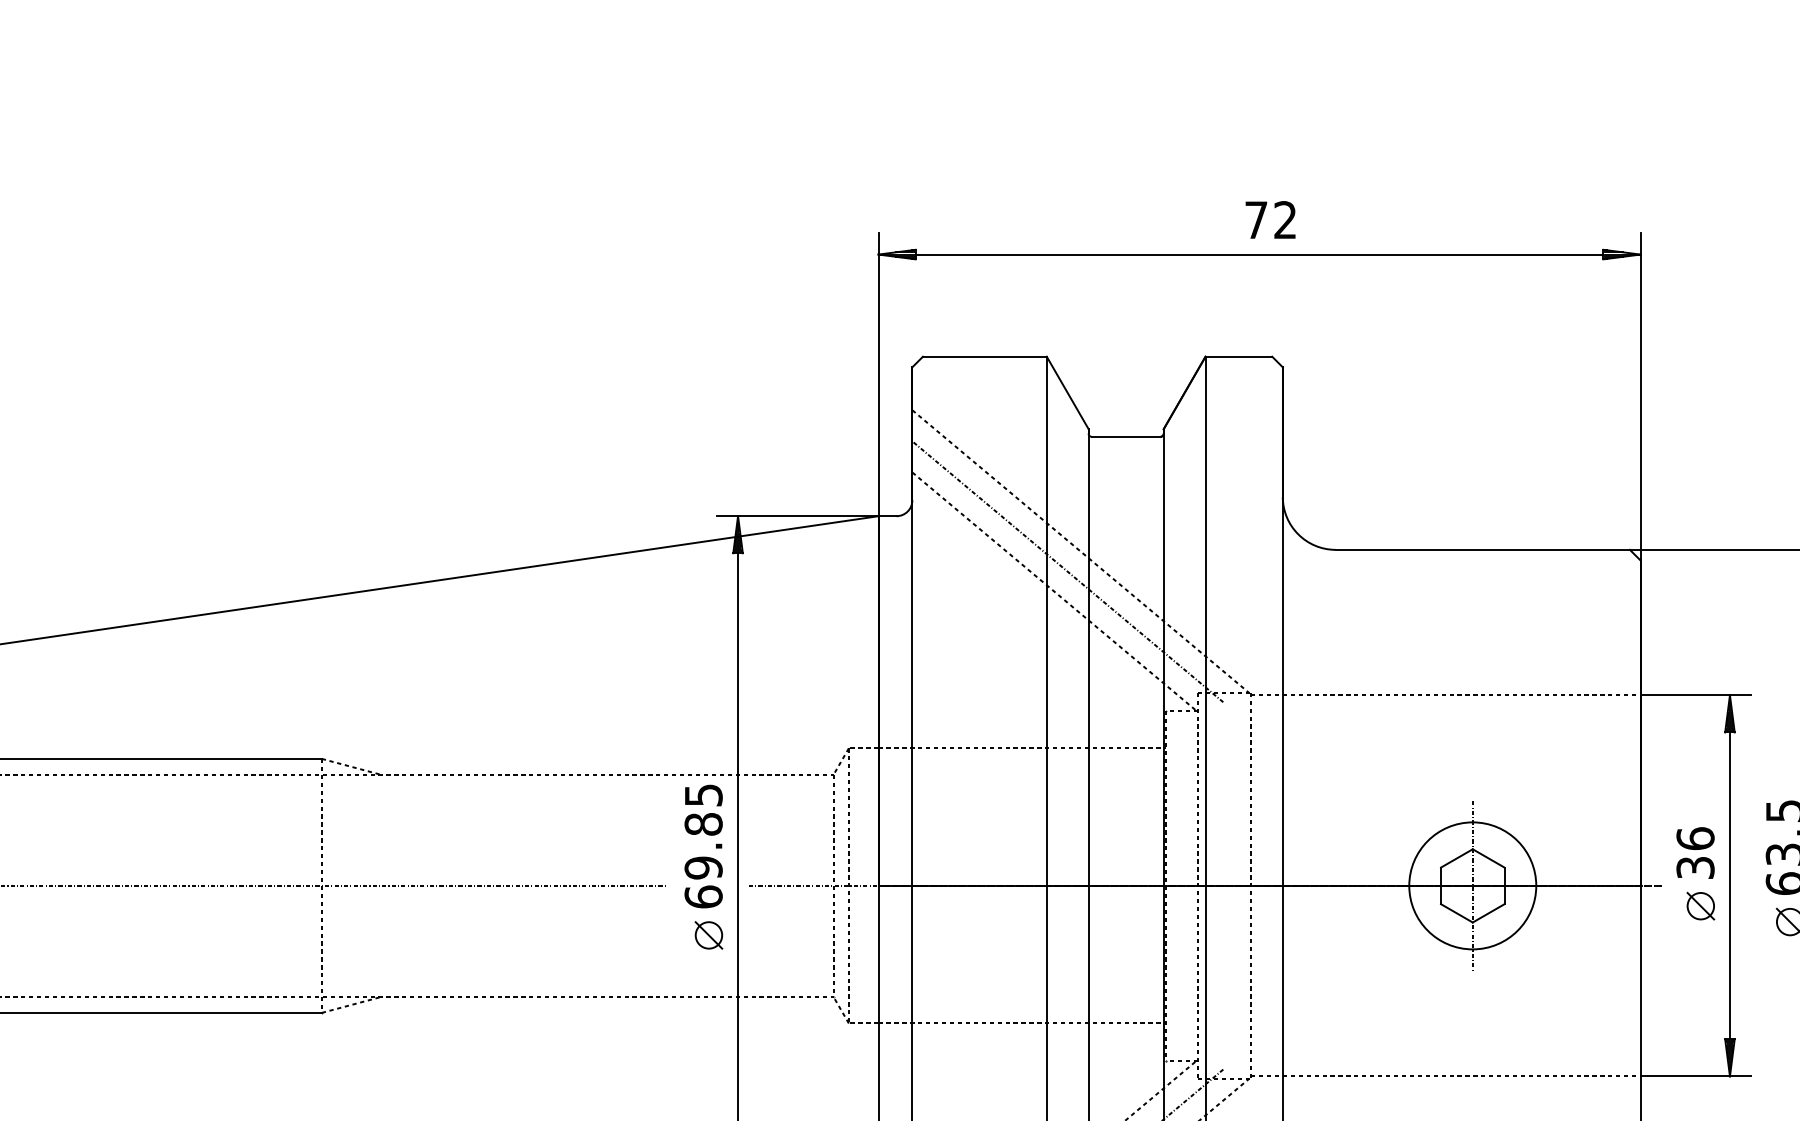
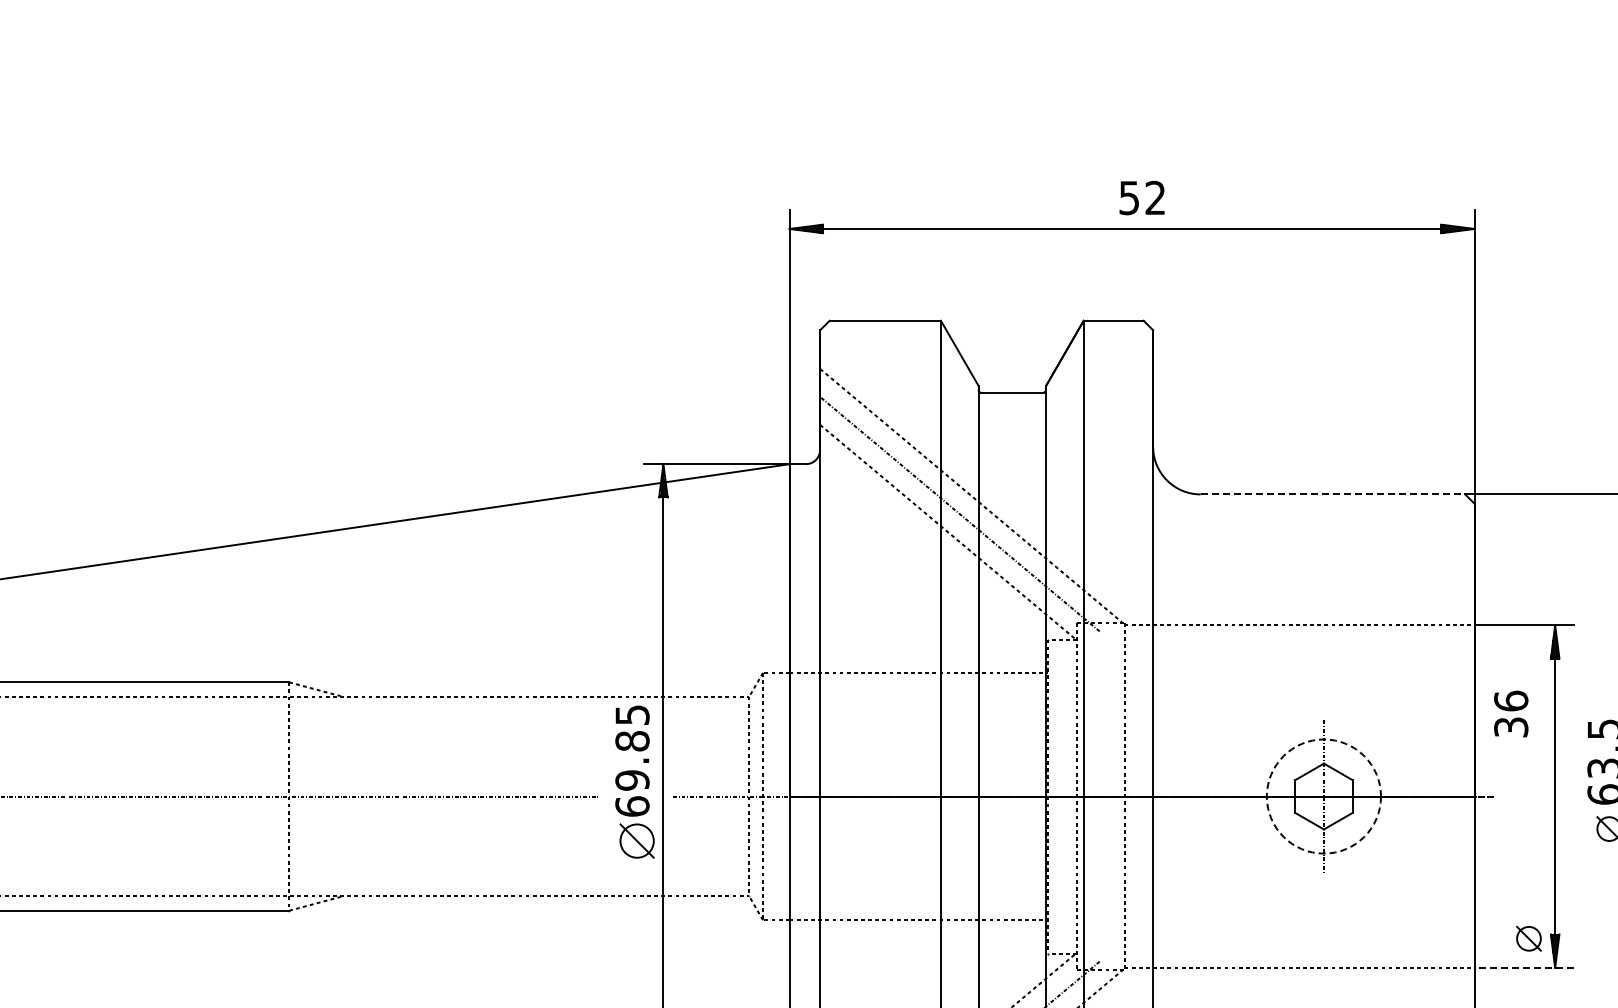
text: (1255, 220) -> (1128, 198), 72 -> 52
line: (1483, 549) -> (1333, 494), solid -> dashed
text: (1695, 852) -> (1511, 713), moved
circle: (1472, 885) -> (1323, 796), solid -> dashed
part: (1700, 905) -> (1528, 938), moved
part: (709, 934) -> (637, 840), size x1.4
line: (1695, 1076) -> (1524, 967), solid -> dashed

